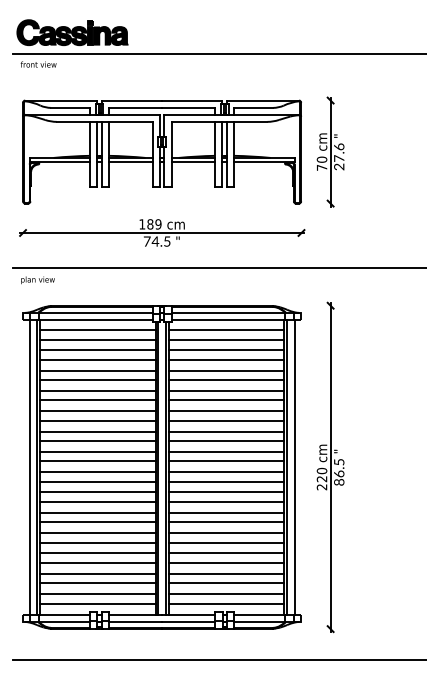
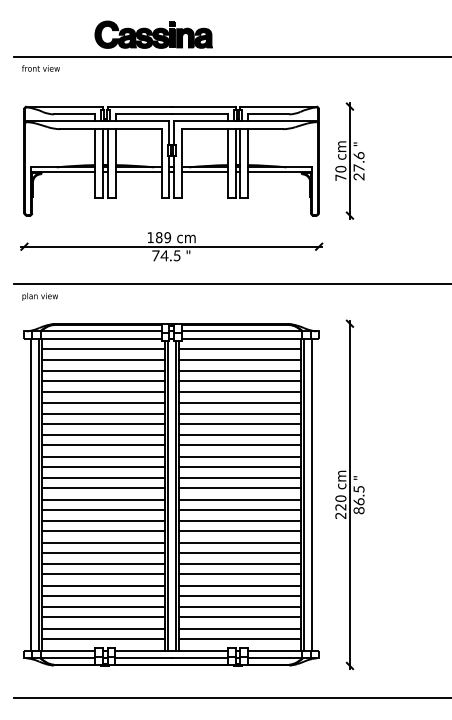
part: (72, 32) -> (153, 34), moved

